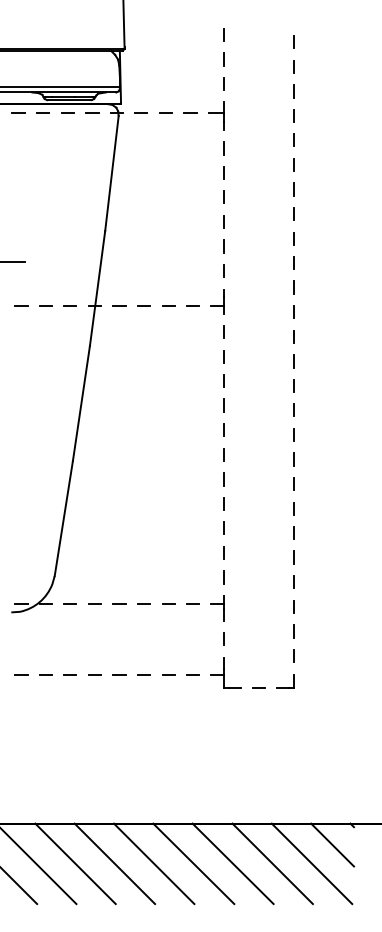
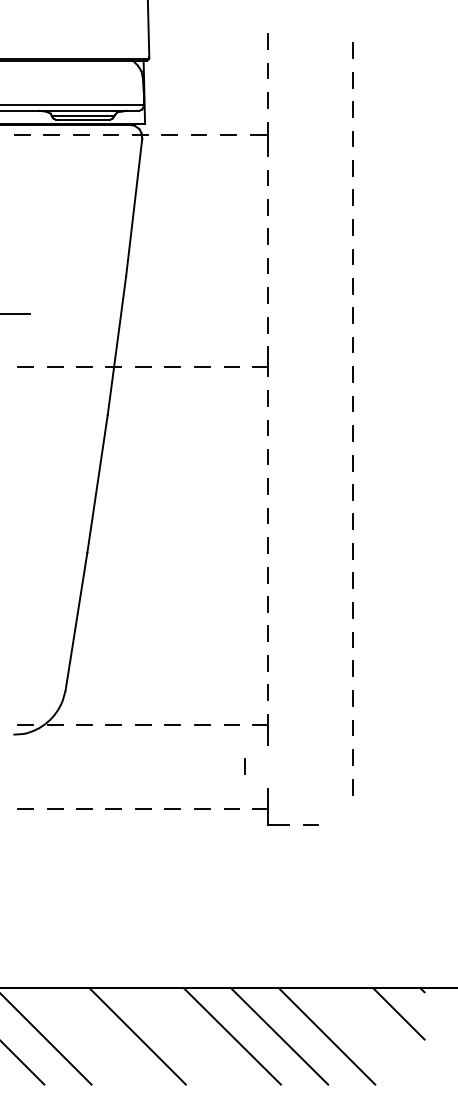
line: (223, 638) -> (245, 765), moved
part: (285, 681) -> (342, 817), removed
line: (75, 863) -> (90, 1035), removed
line: (153, 863) -> (184, 1035), removed
line: (311, 863) -> (373, 1035), removed

